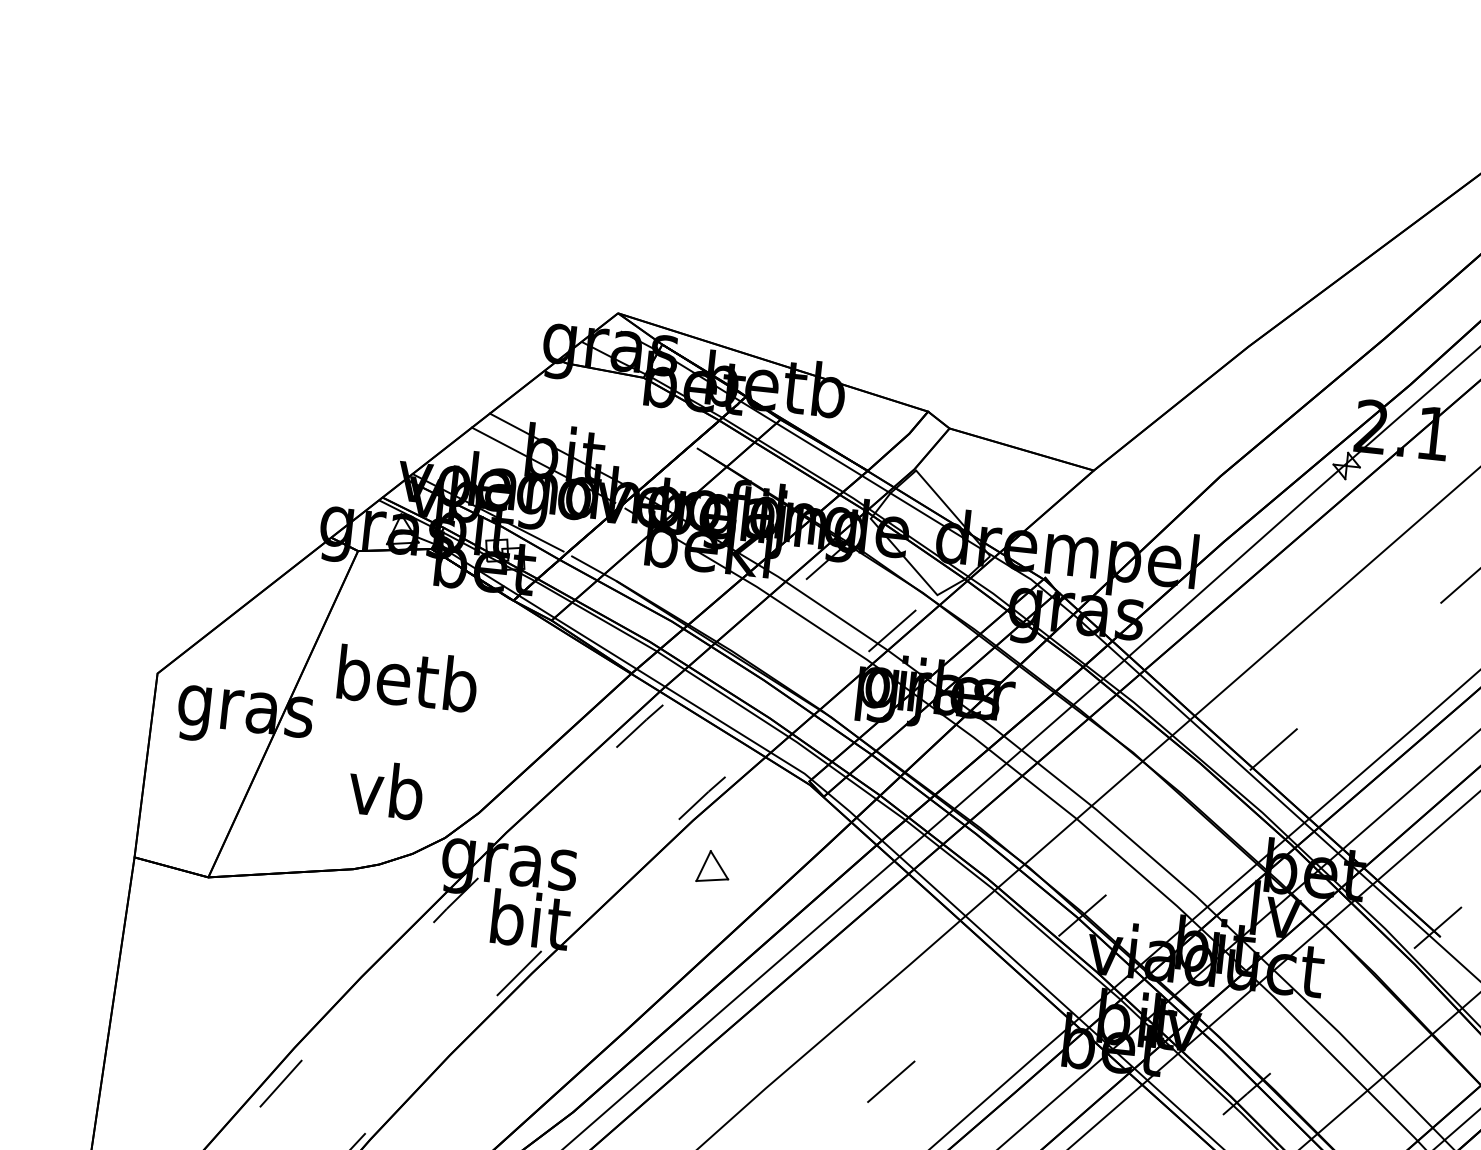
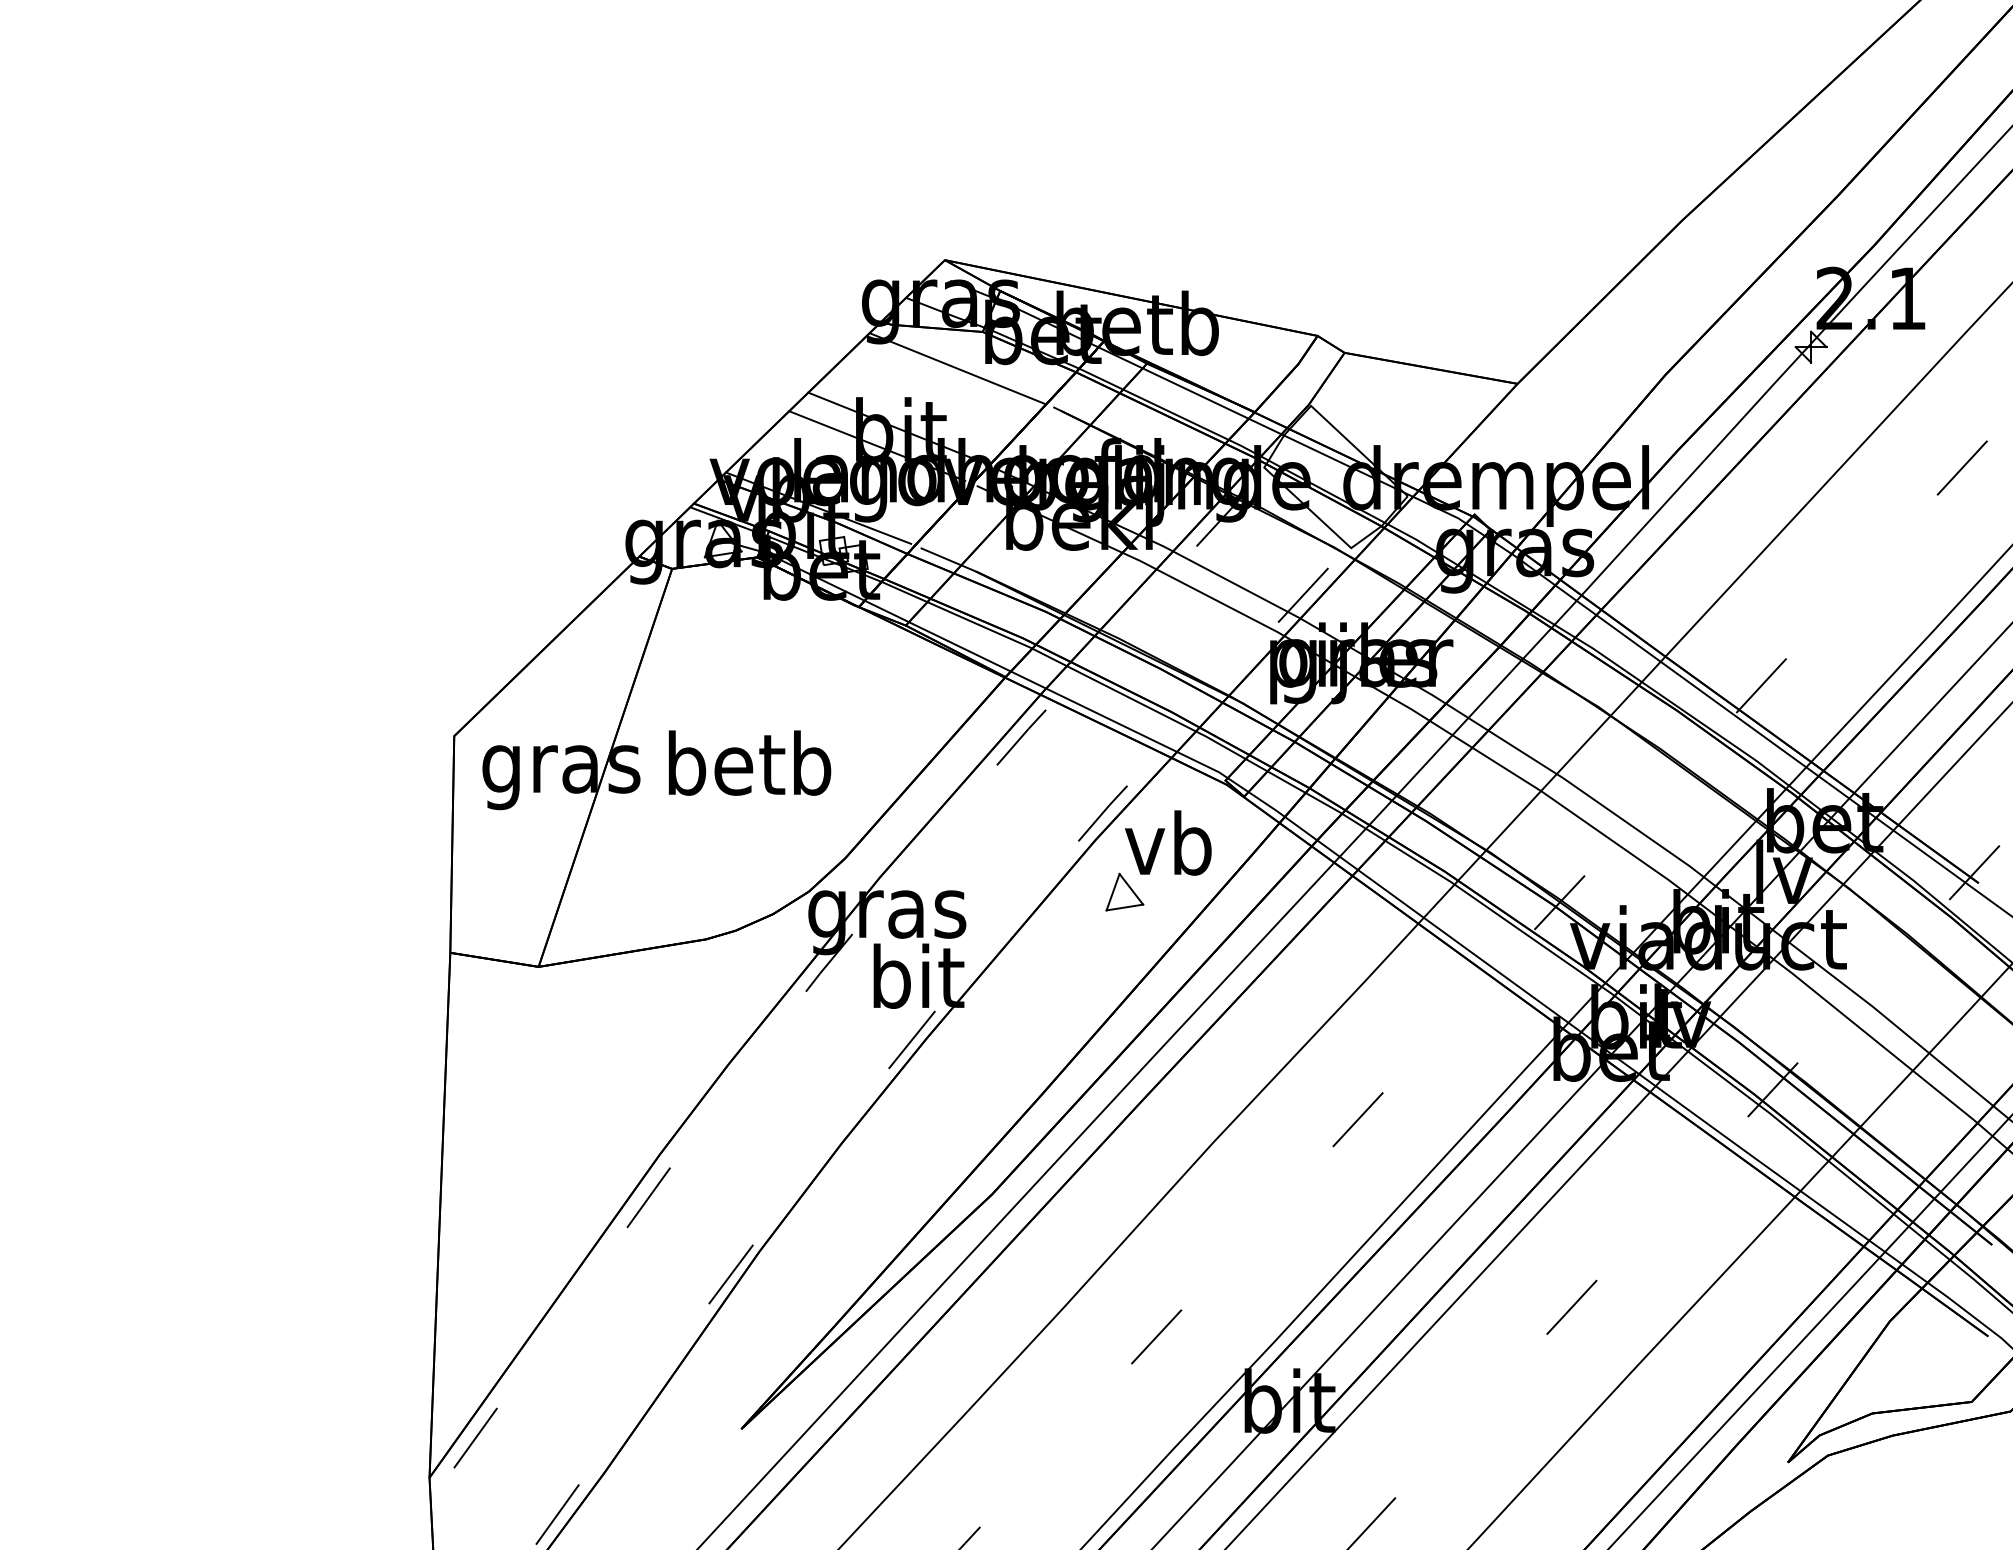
line: (618, 406) -> (956, 368), added
text: (407, 678) -> (749, 762), moved
text: (386, 789) -> (1168, 842), moved

